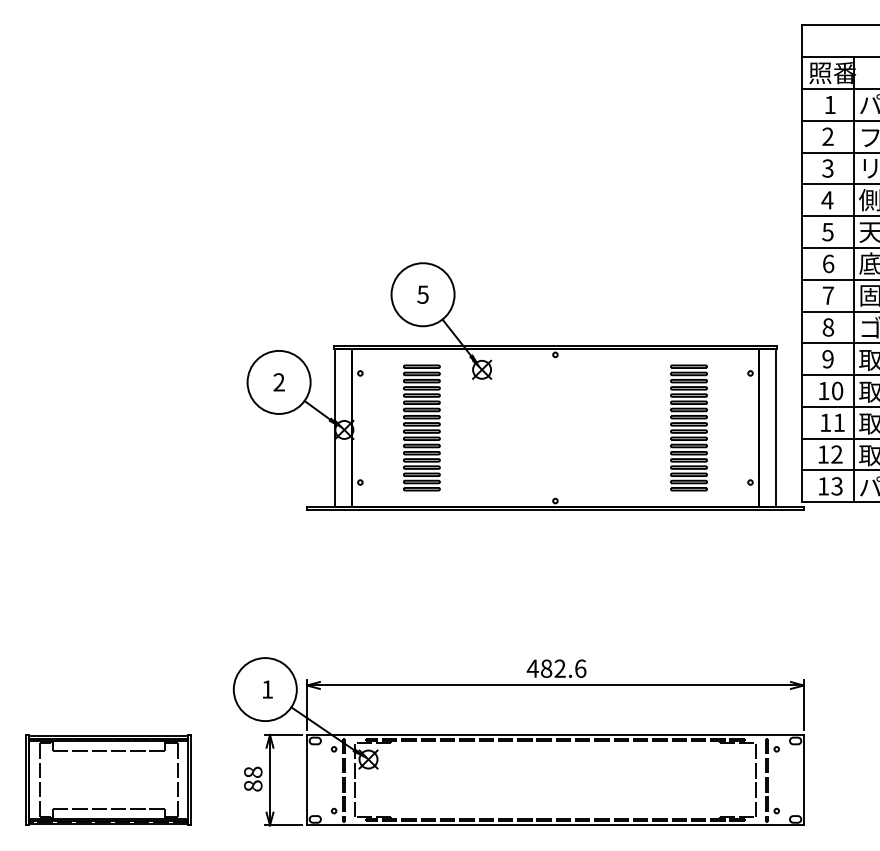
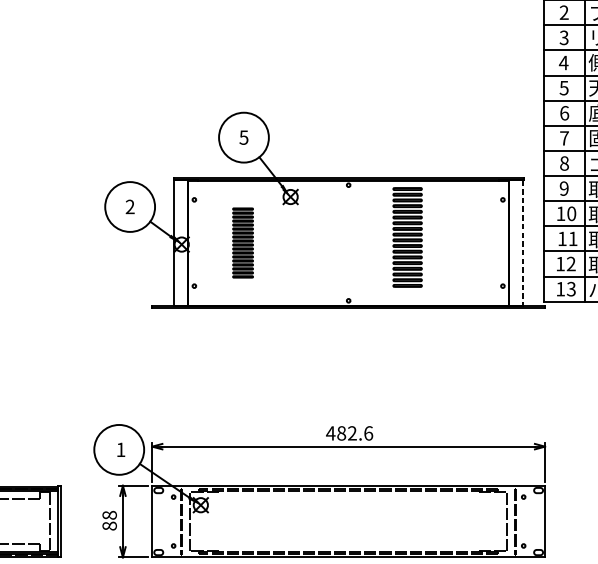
part: (421, 427) -> (242, 242), size x0.7
part: (688, 427) -> (407, 237), moved
line: (776, 428) -> (523, 243), solid -> dashed

